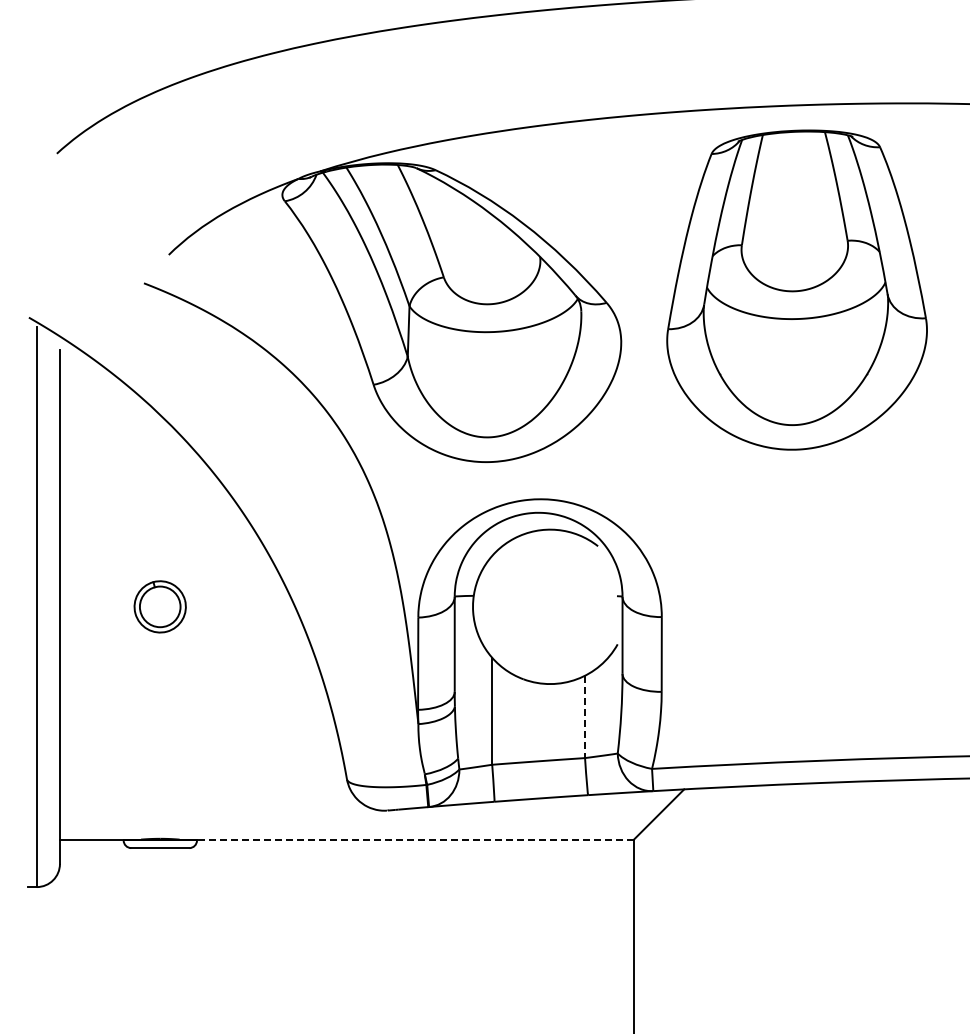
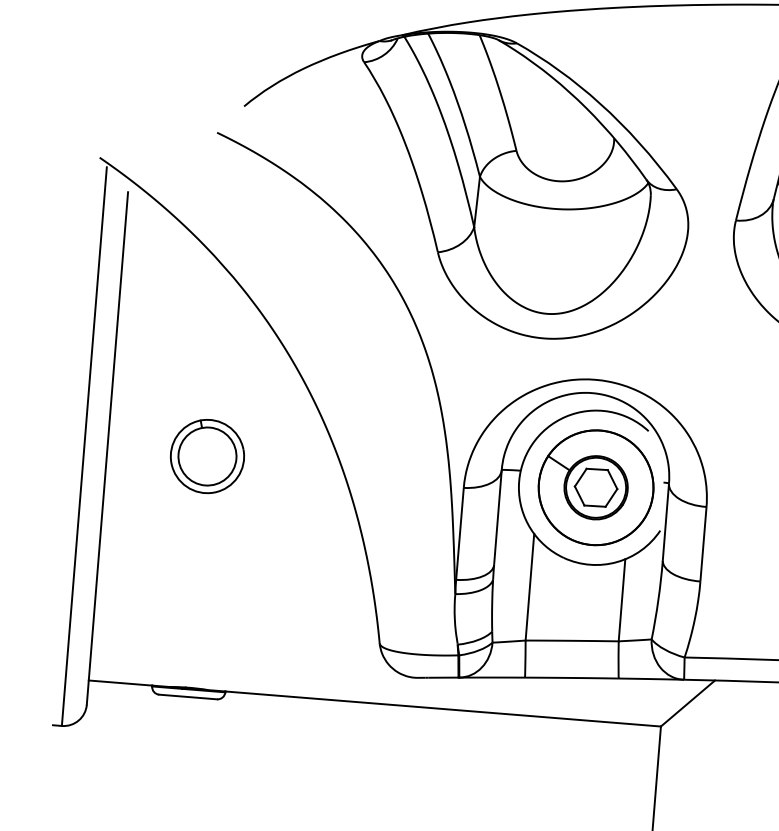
part: (159, 606) -> (206, 456), size x1.43
part: (549, 606) -> (595, 487), added
line: (585, 717) -> (622, 600), dashed -> solid
line: (414, 839) -> (442, 708), dashed -> solid

